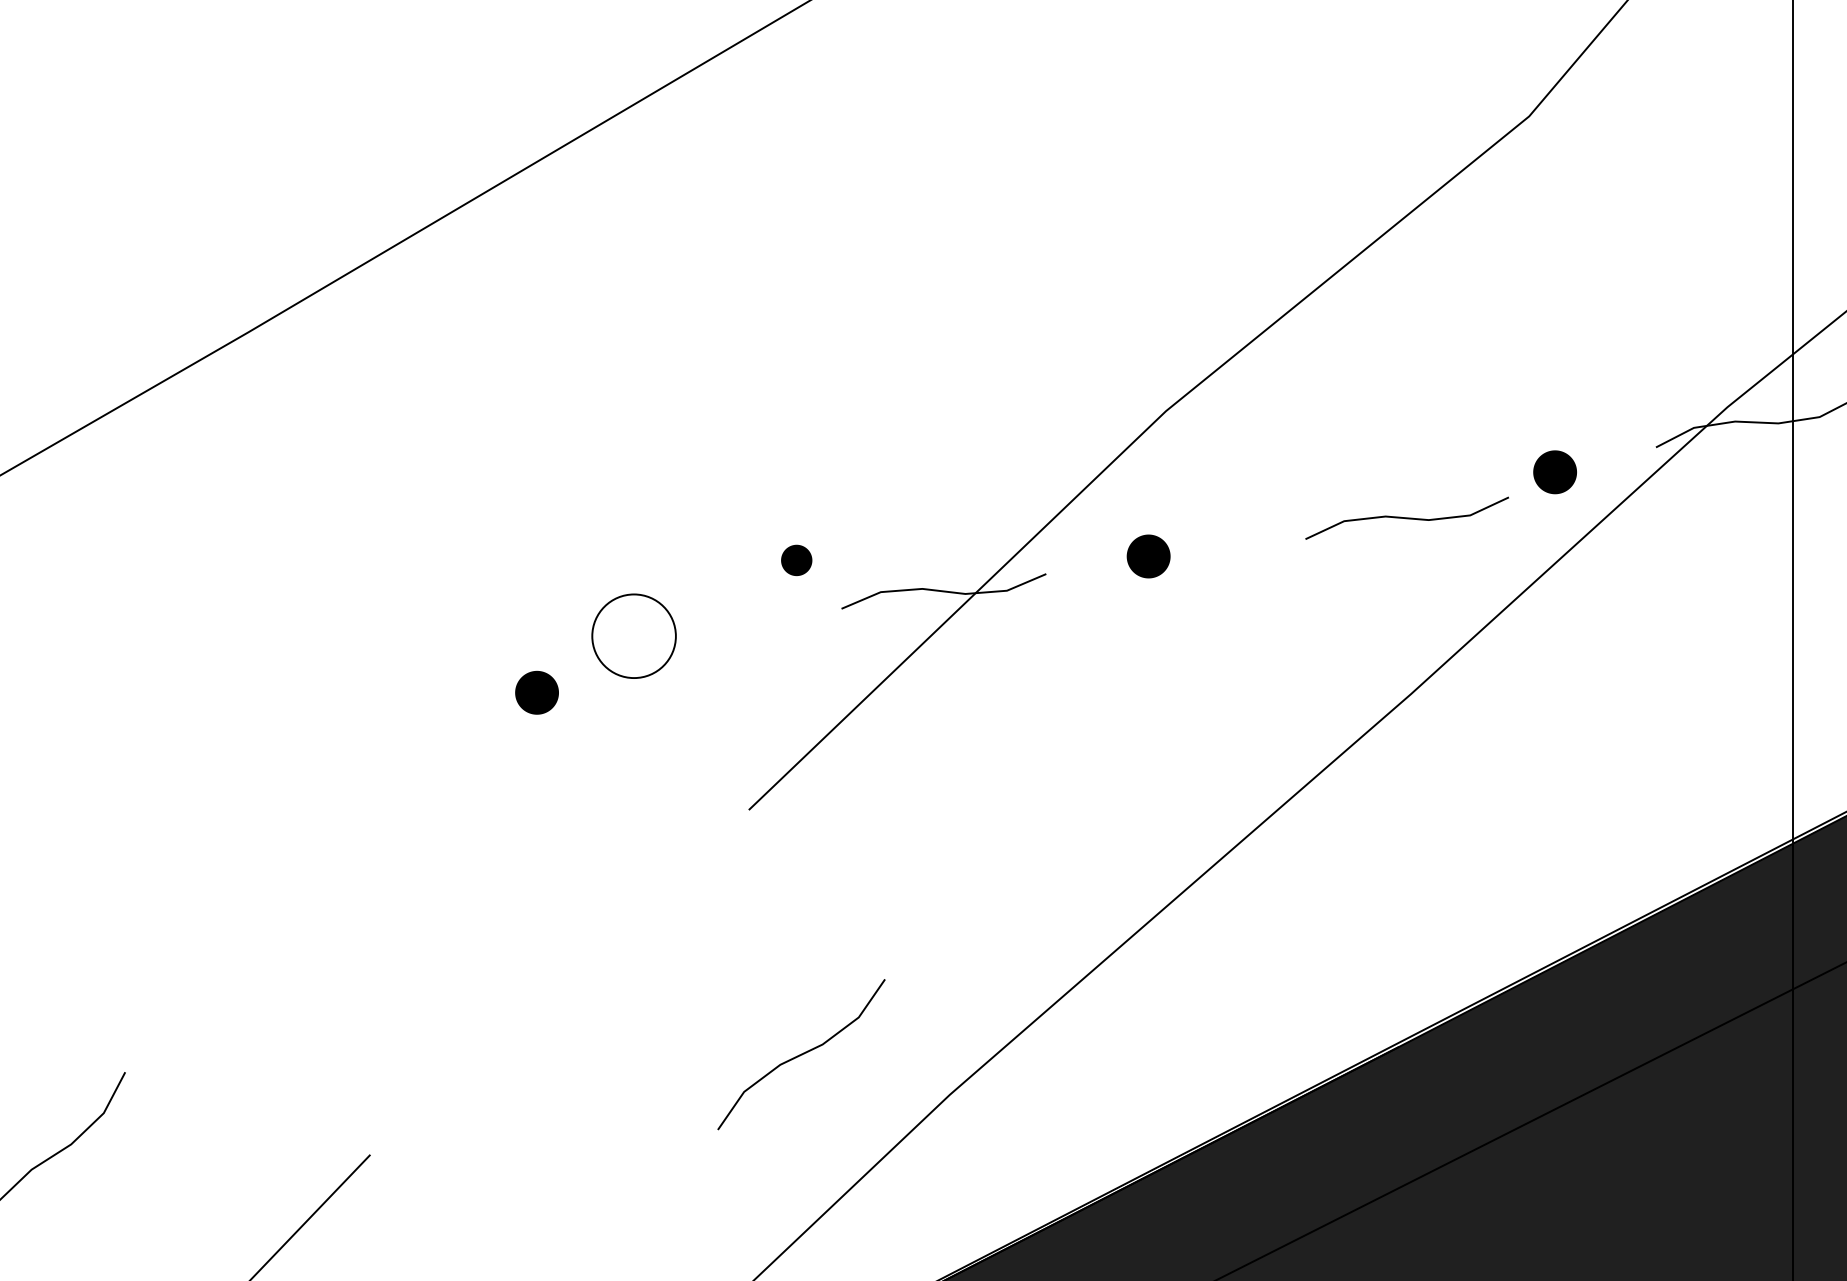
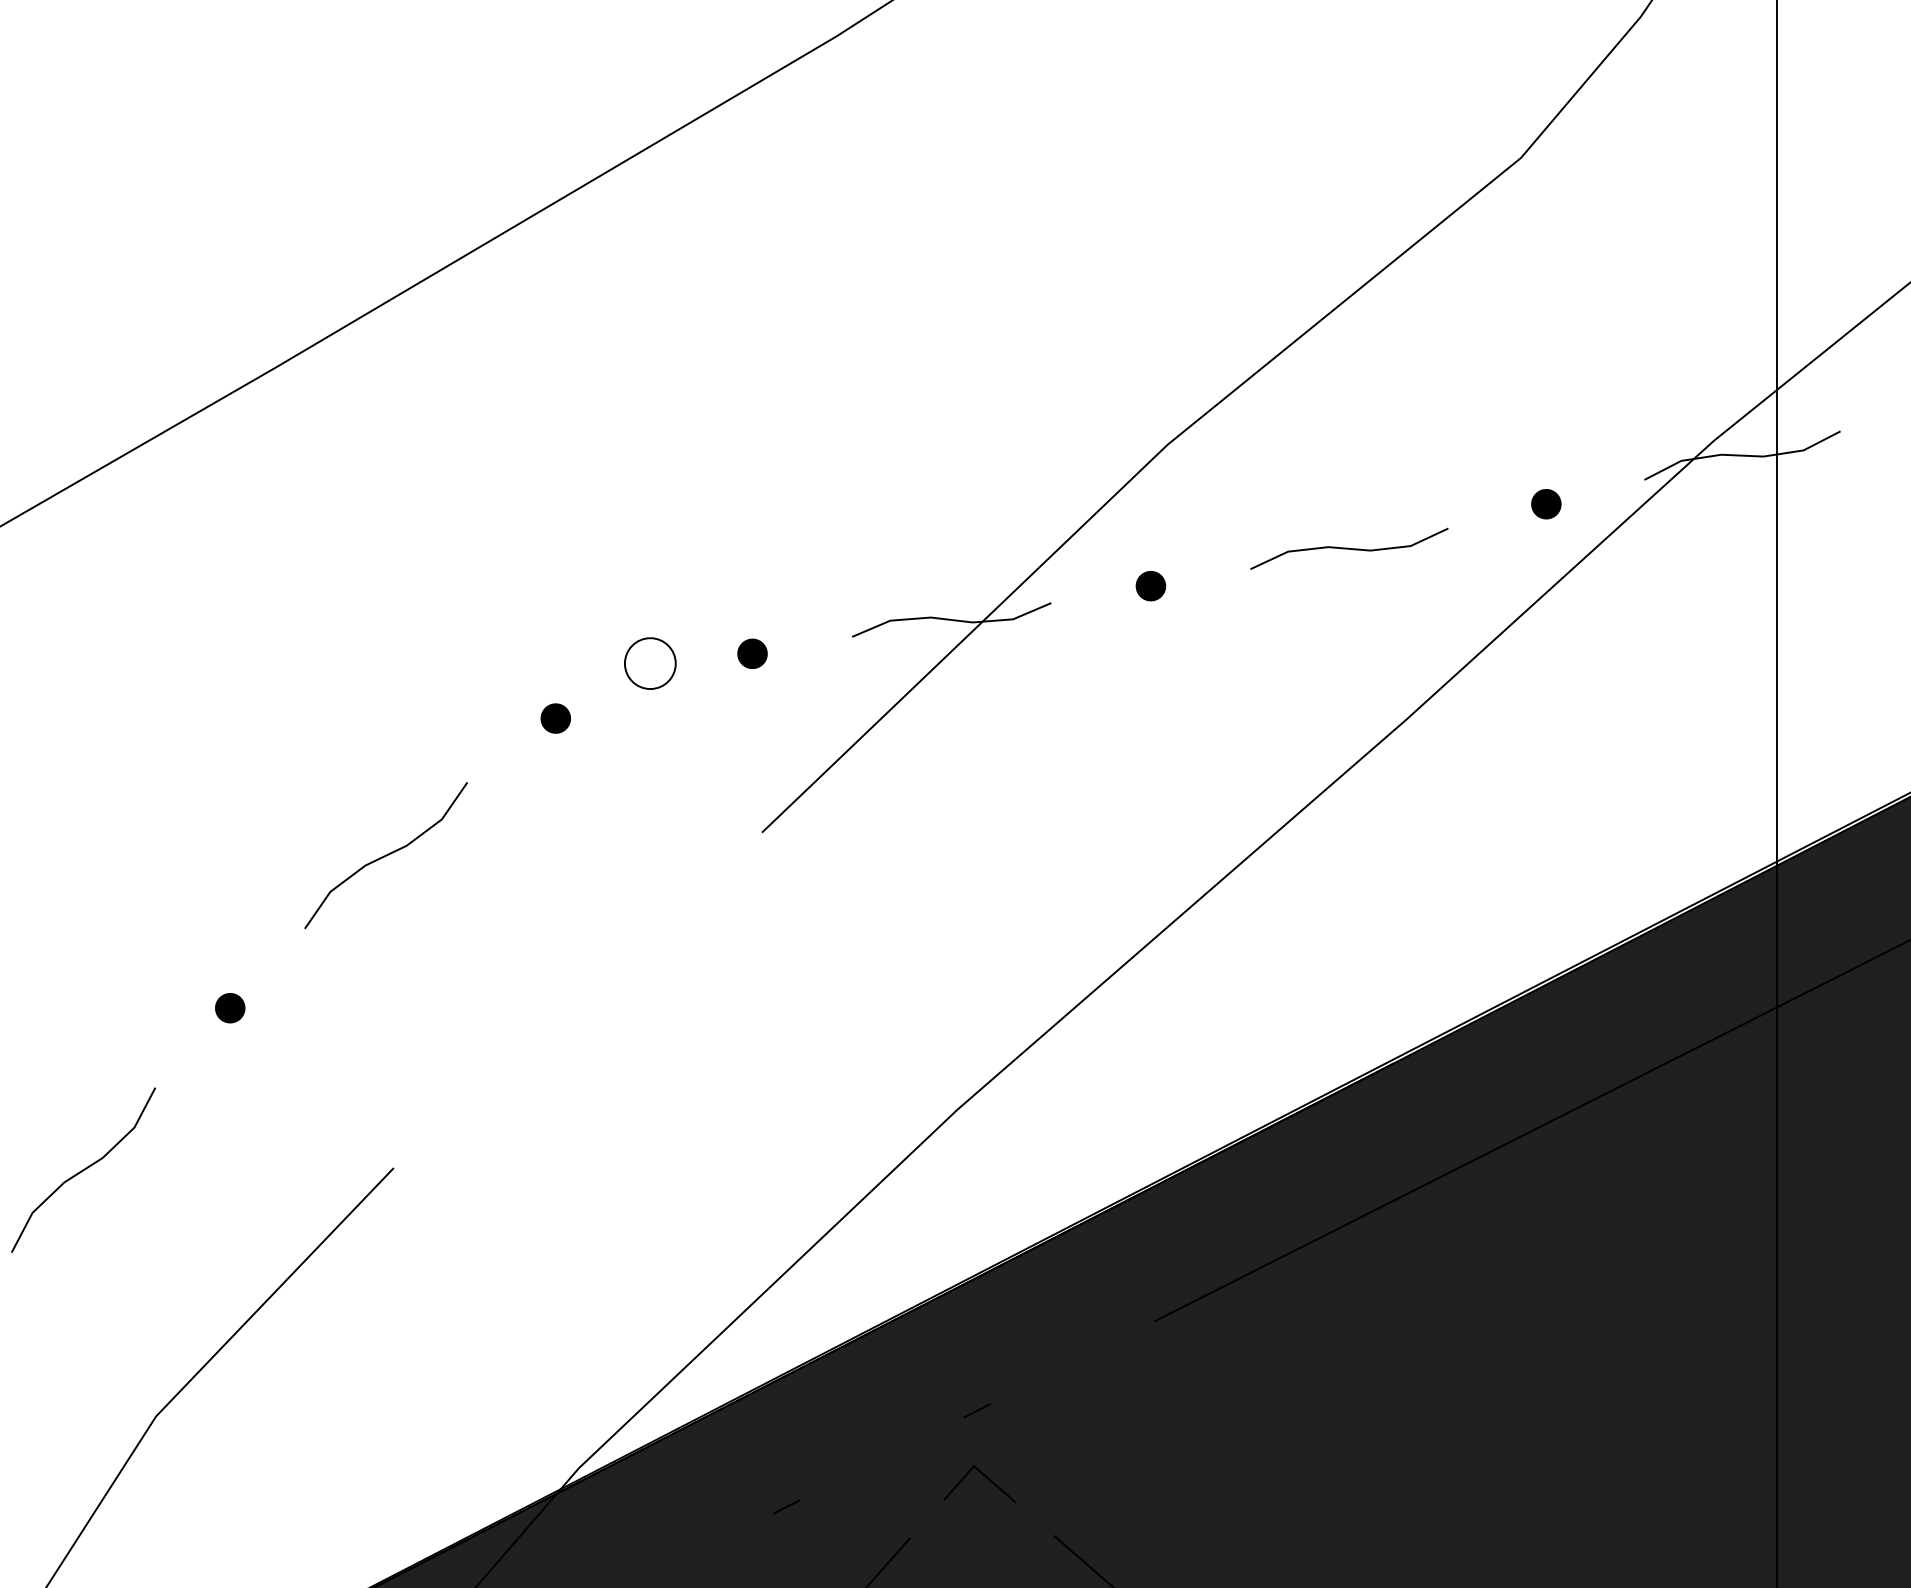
part: (1555, 472) -> (1546, 504), size x0.71
curve: (1407, 517) -> (1349, 548), moved
part: (1148, 556) -> (1150, 586), size x0.71
part: (796, 560) -> (752, 653), moved
circle: (633, 636) -> (649, 663), size x0.62
part: (536, 692) -> (555, 718), size x0.71
fill: (202, 989) -> (230, 1007), added
curve: (800, 1054) -> (385, 855), moved

